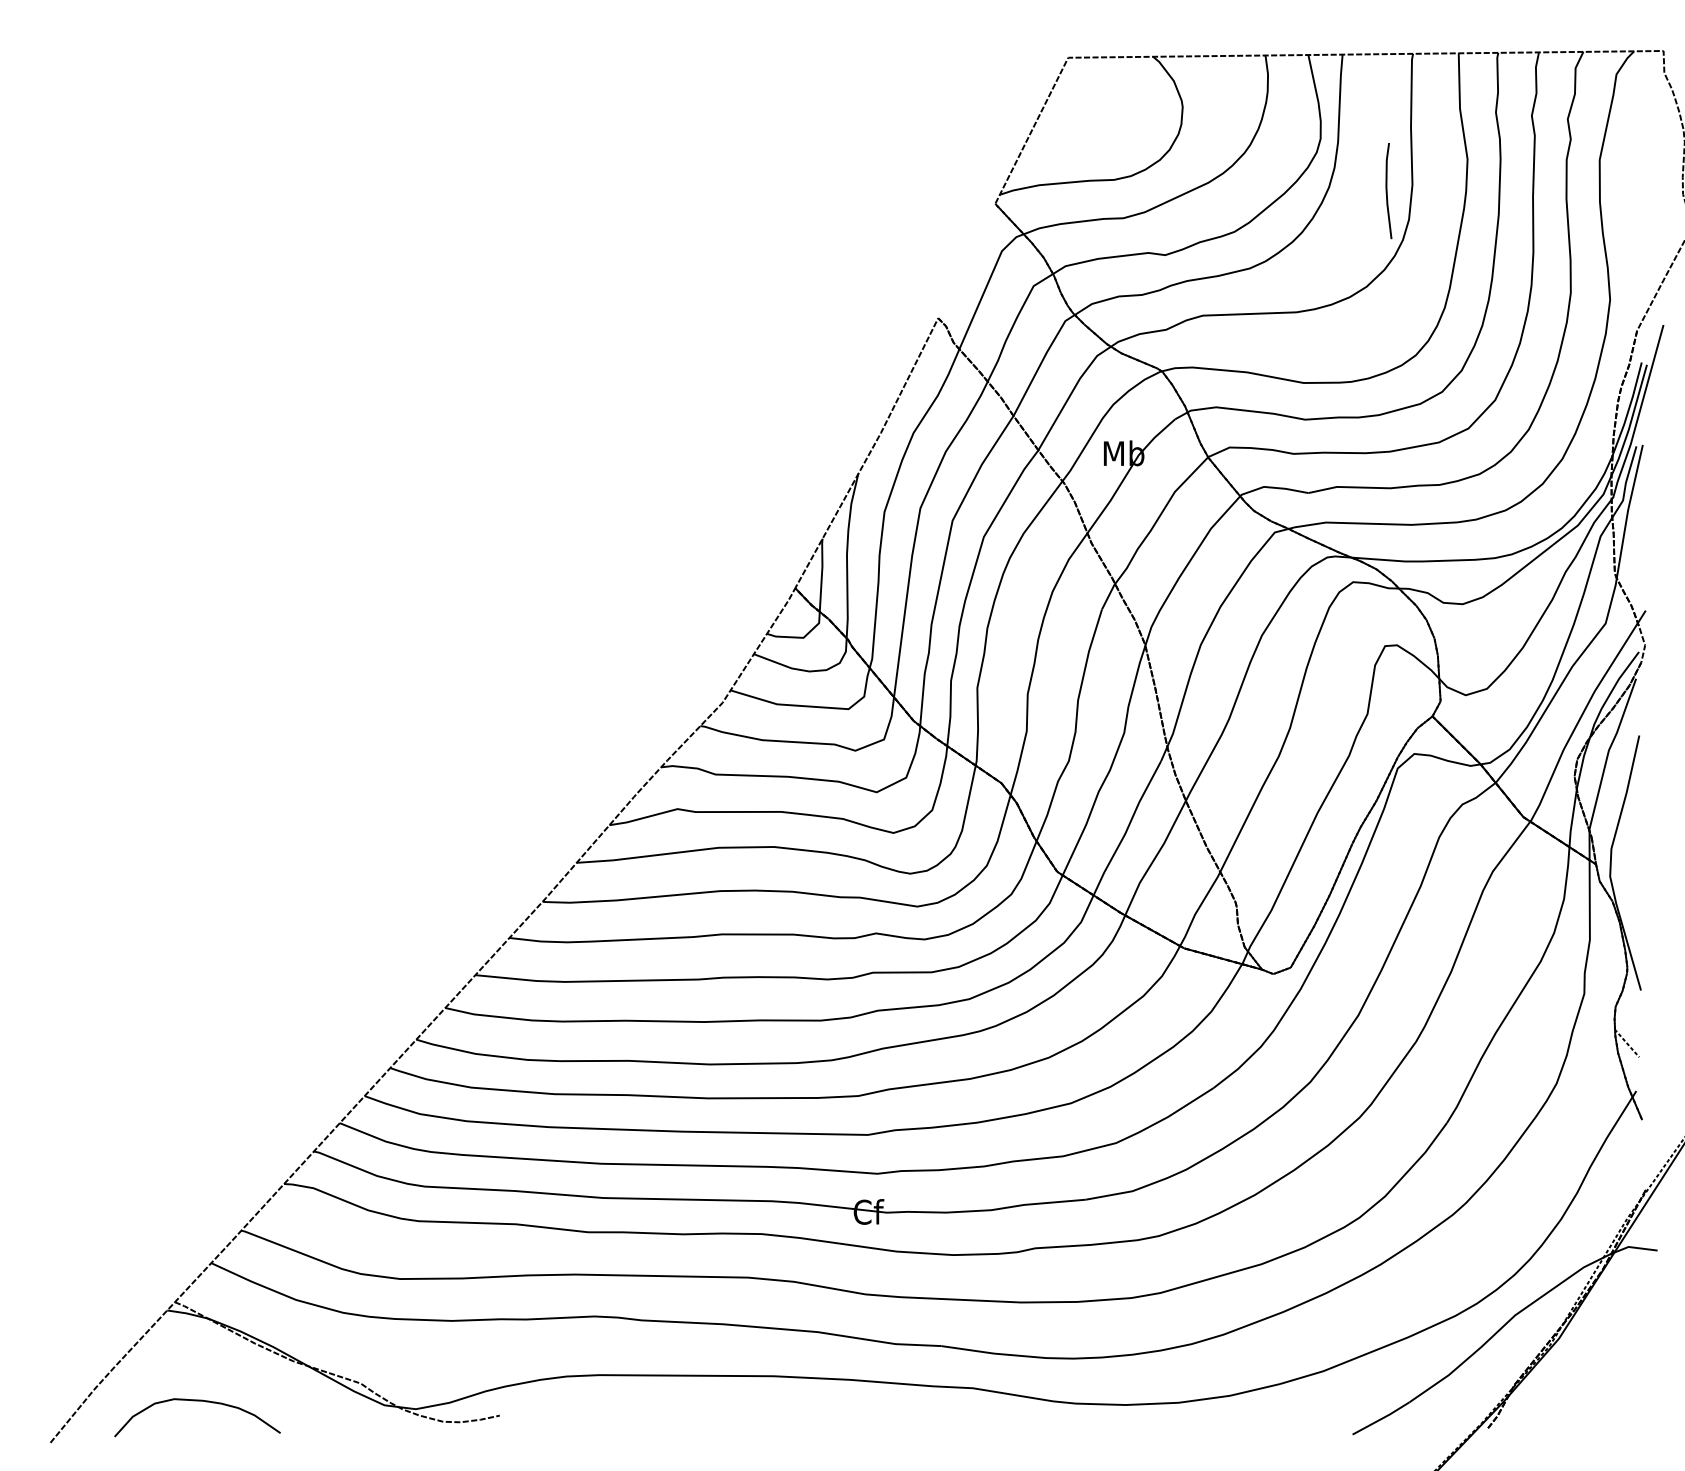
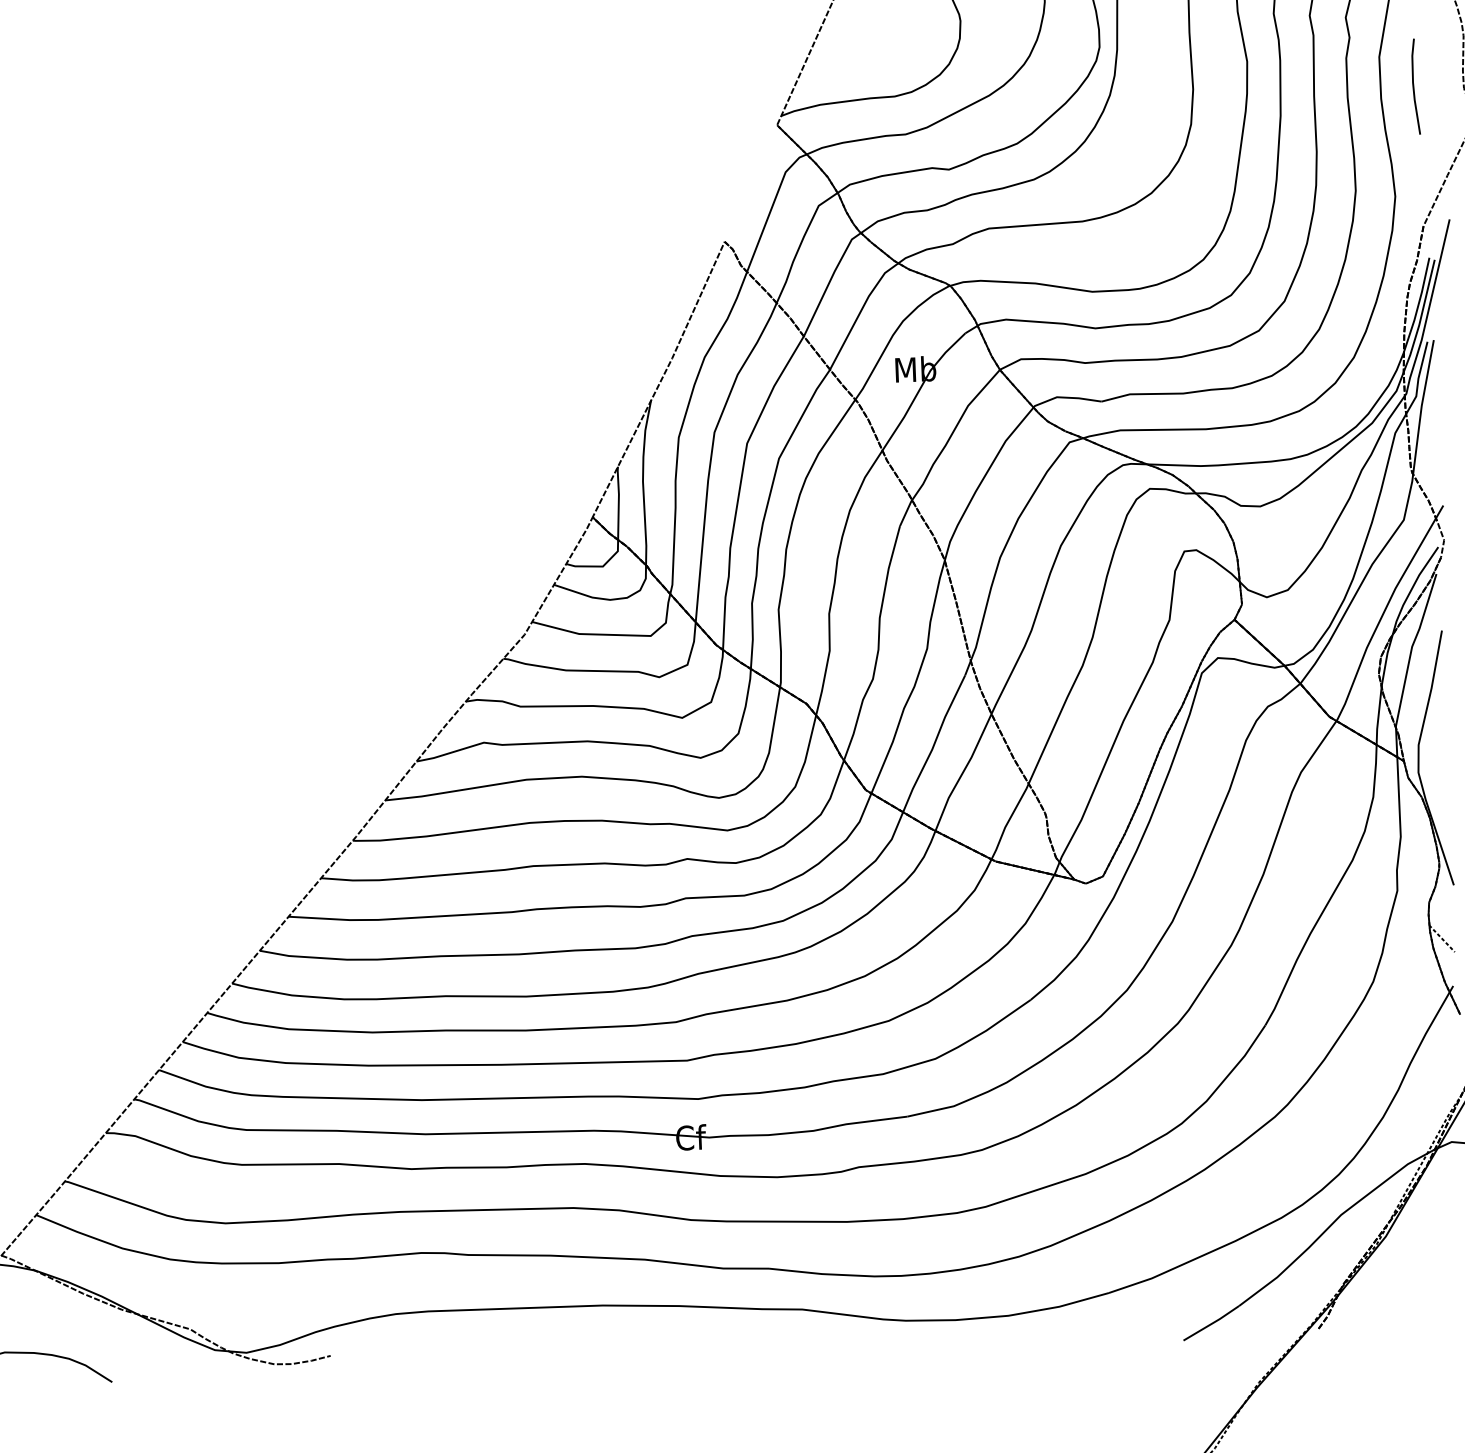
line: (1387, 191) -> (1414, 87), moved

